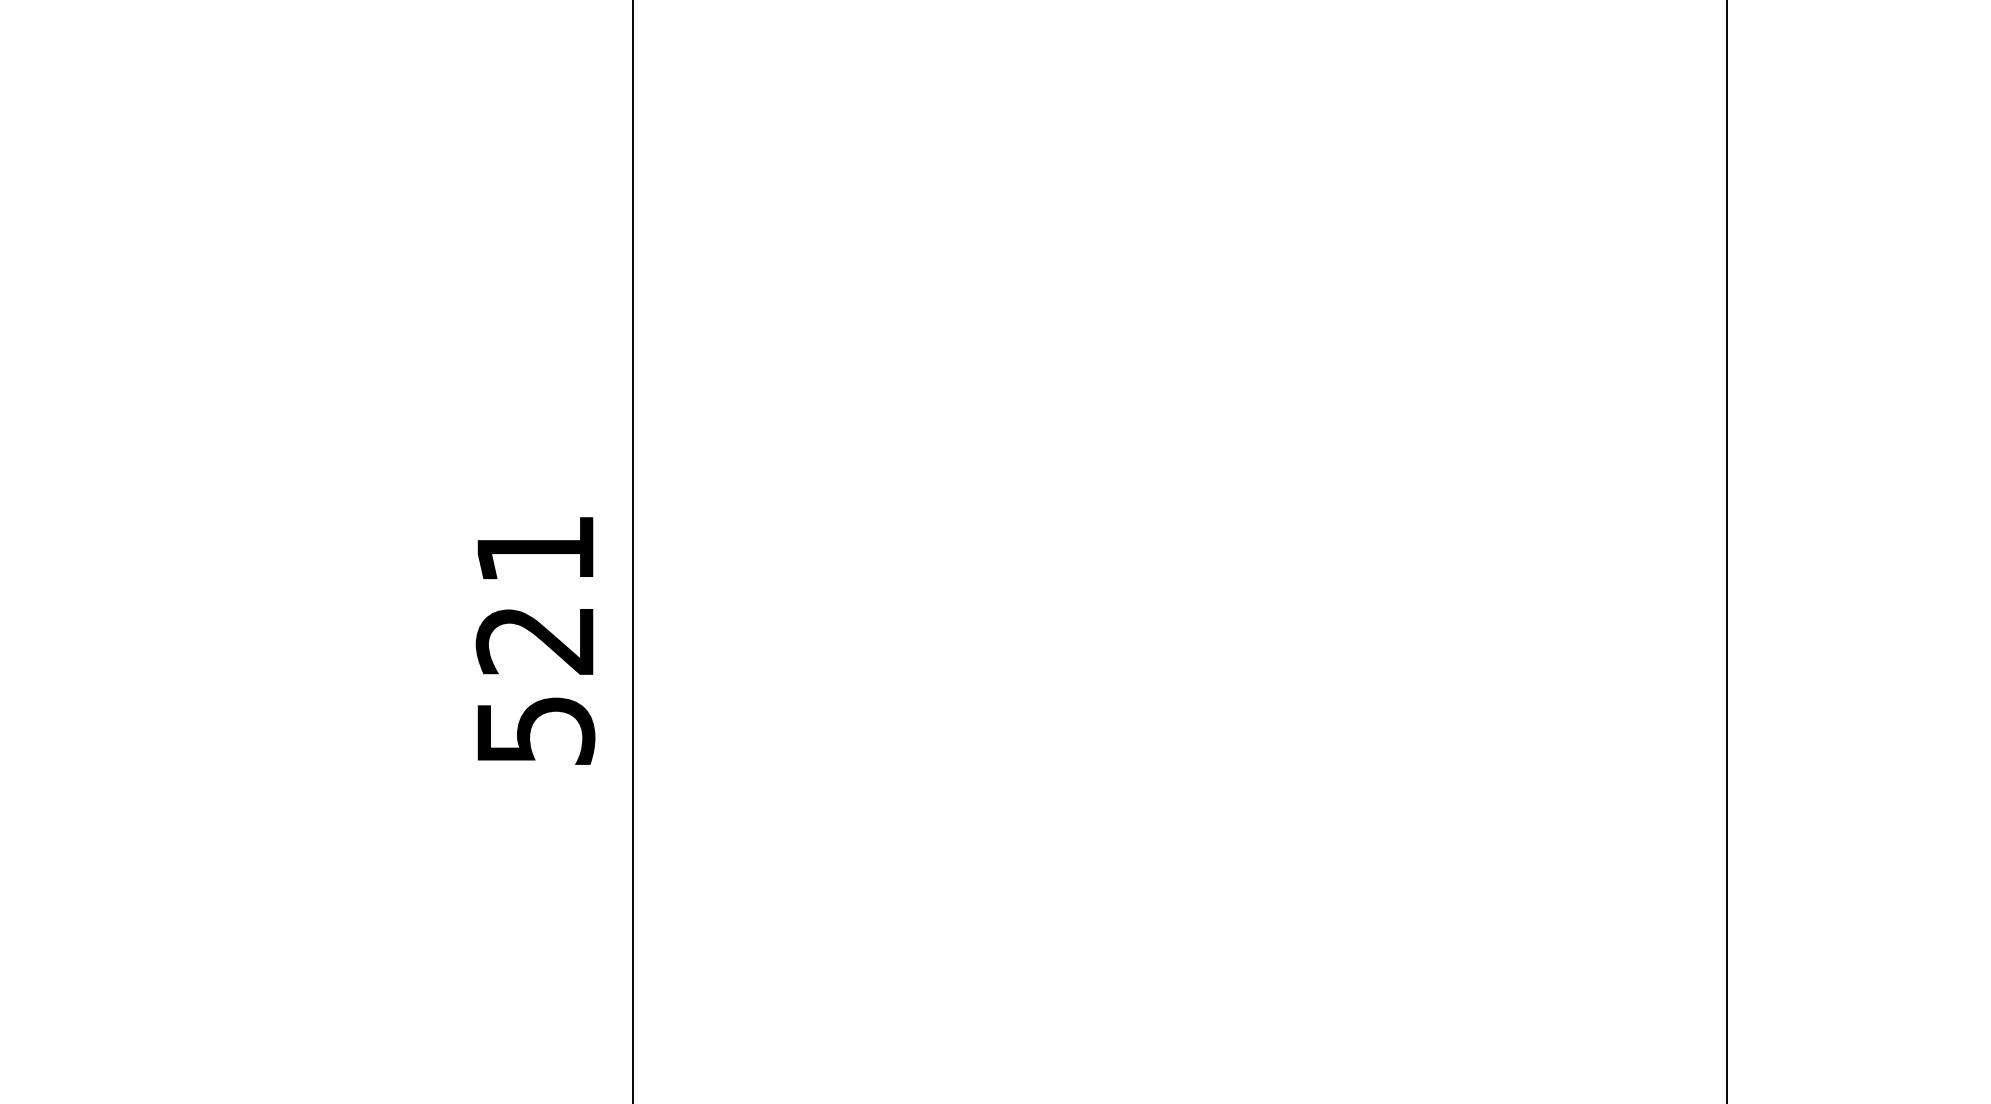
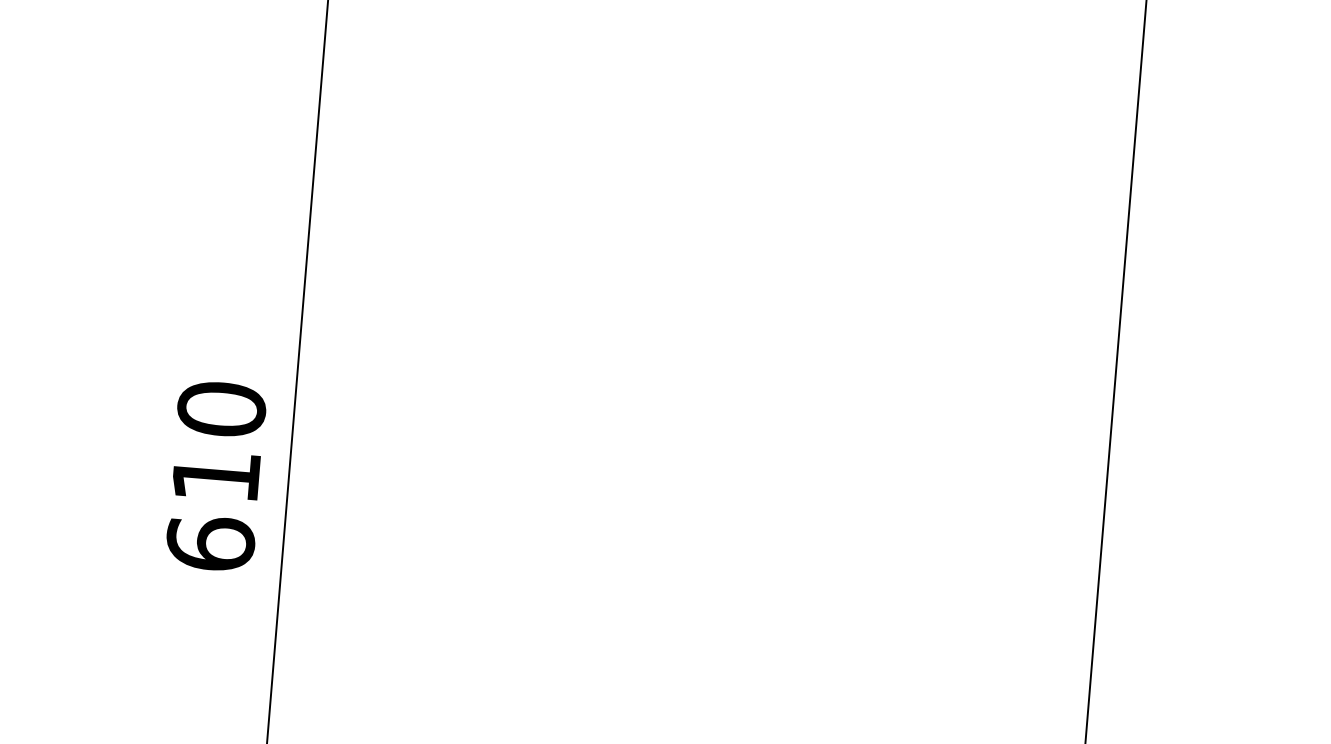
text: (535, 639) -> (216, 476), 521 -> 610

